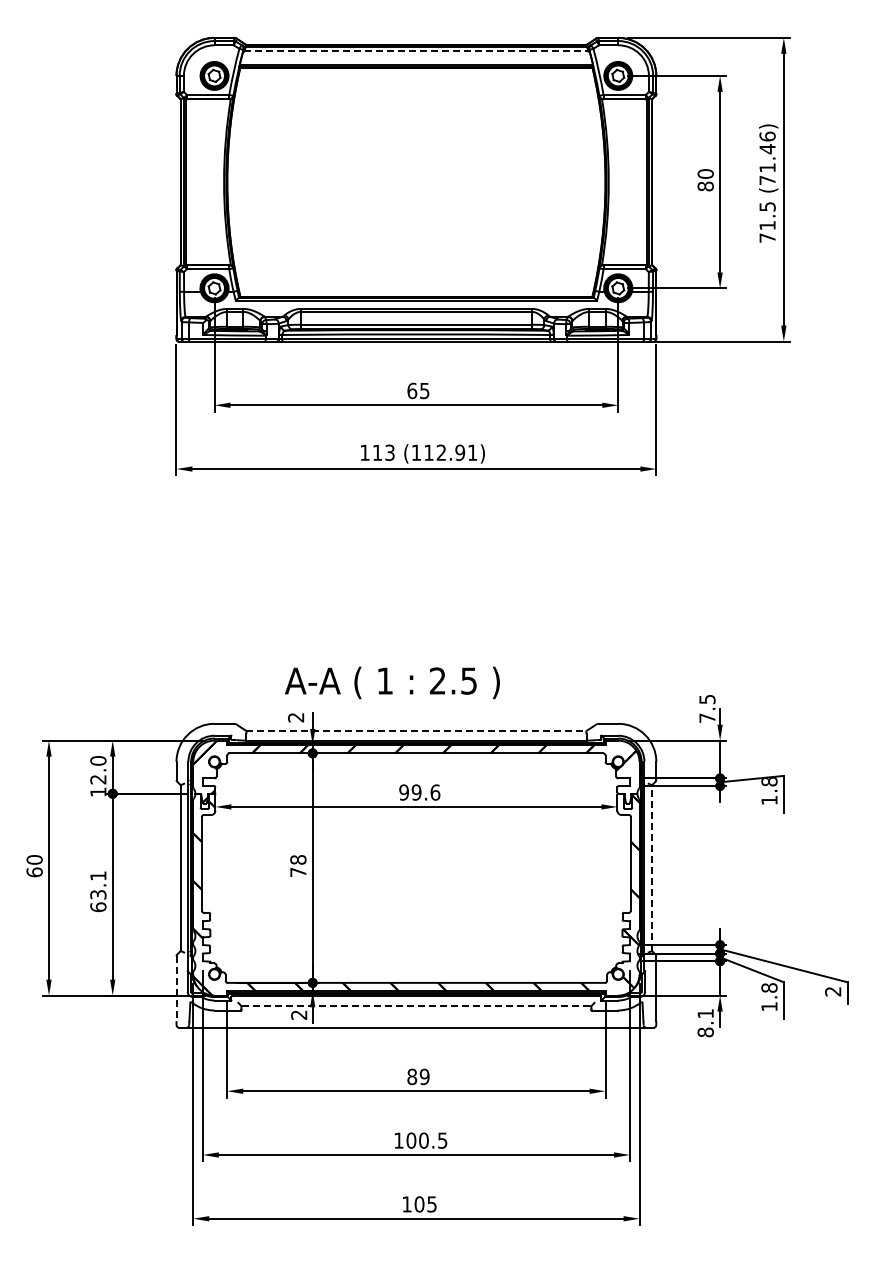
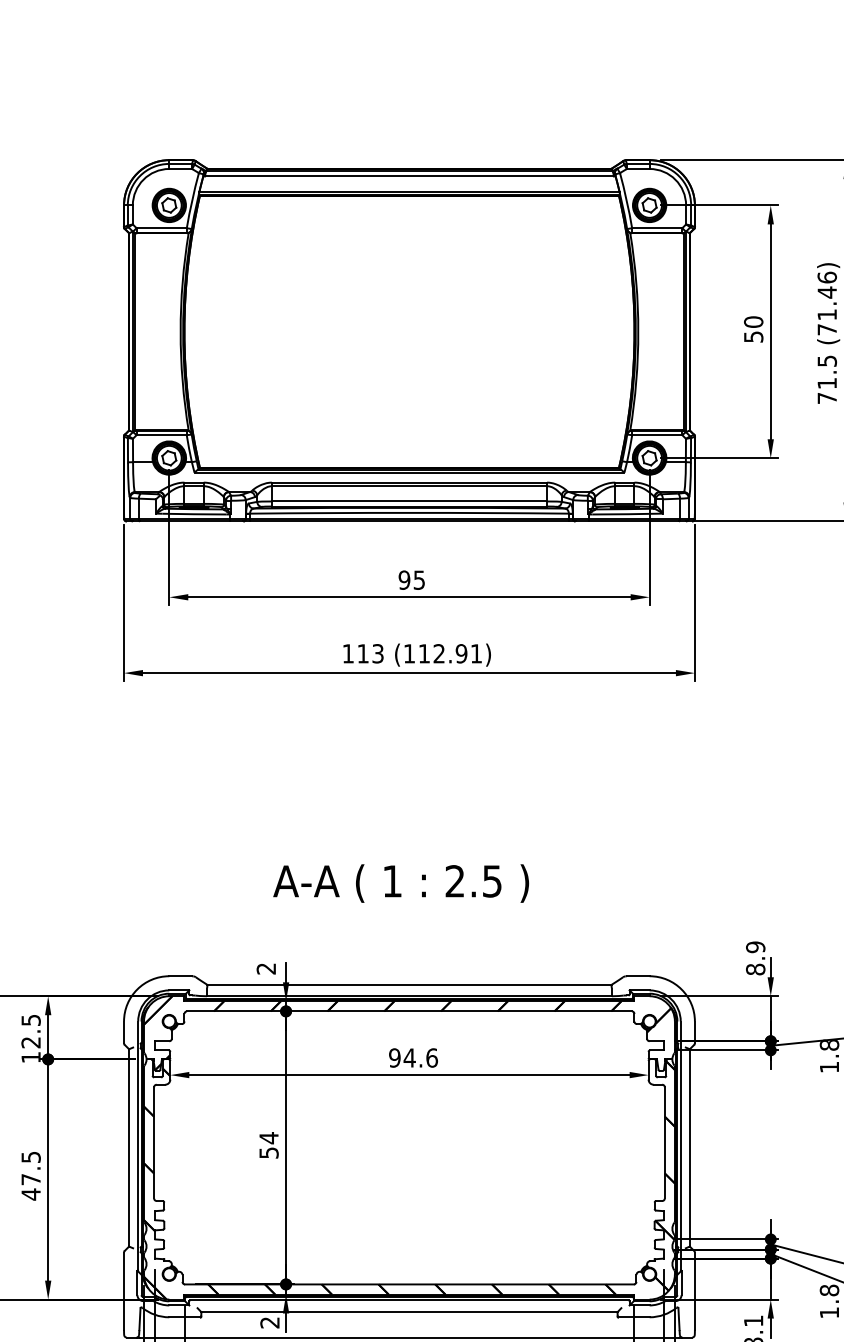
line: (416, 51) -> (409, 176), dashed -> solid
text: (705, 186) -> (753, 336), 80 -> 50
text: (412, 390) -> (404, 579), 65 -> 95
text: (392, 682) -> (401, 883), moved
text: (707, 708) -> (755, 958), 7.5 -> 8.9
line: (416, 730) -> (409, 984), dashed -> solid
text: (98, 760) -> (31, 1019), 12.0 -> 12.5
text: (416, 792) -> (409, 1057), 99.6 -> 94.6
text: (298, 865) -> (269, 1144), 78 -> 54
line: (652, 868) -> (690, 1148), dashed -> solid
text: (98, 891) -> (31, 1175), 63.1 -> 47.5
line: (176, 989) -> (124, 1292), dashed -> solid
line: (416, 1006) -> (409, 1312), dashed -> solid

